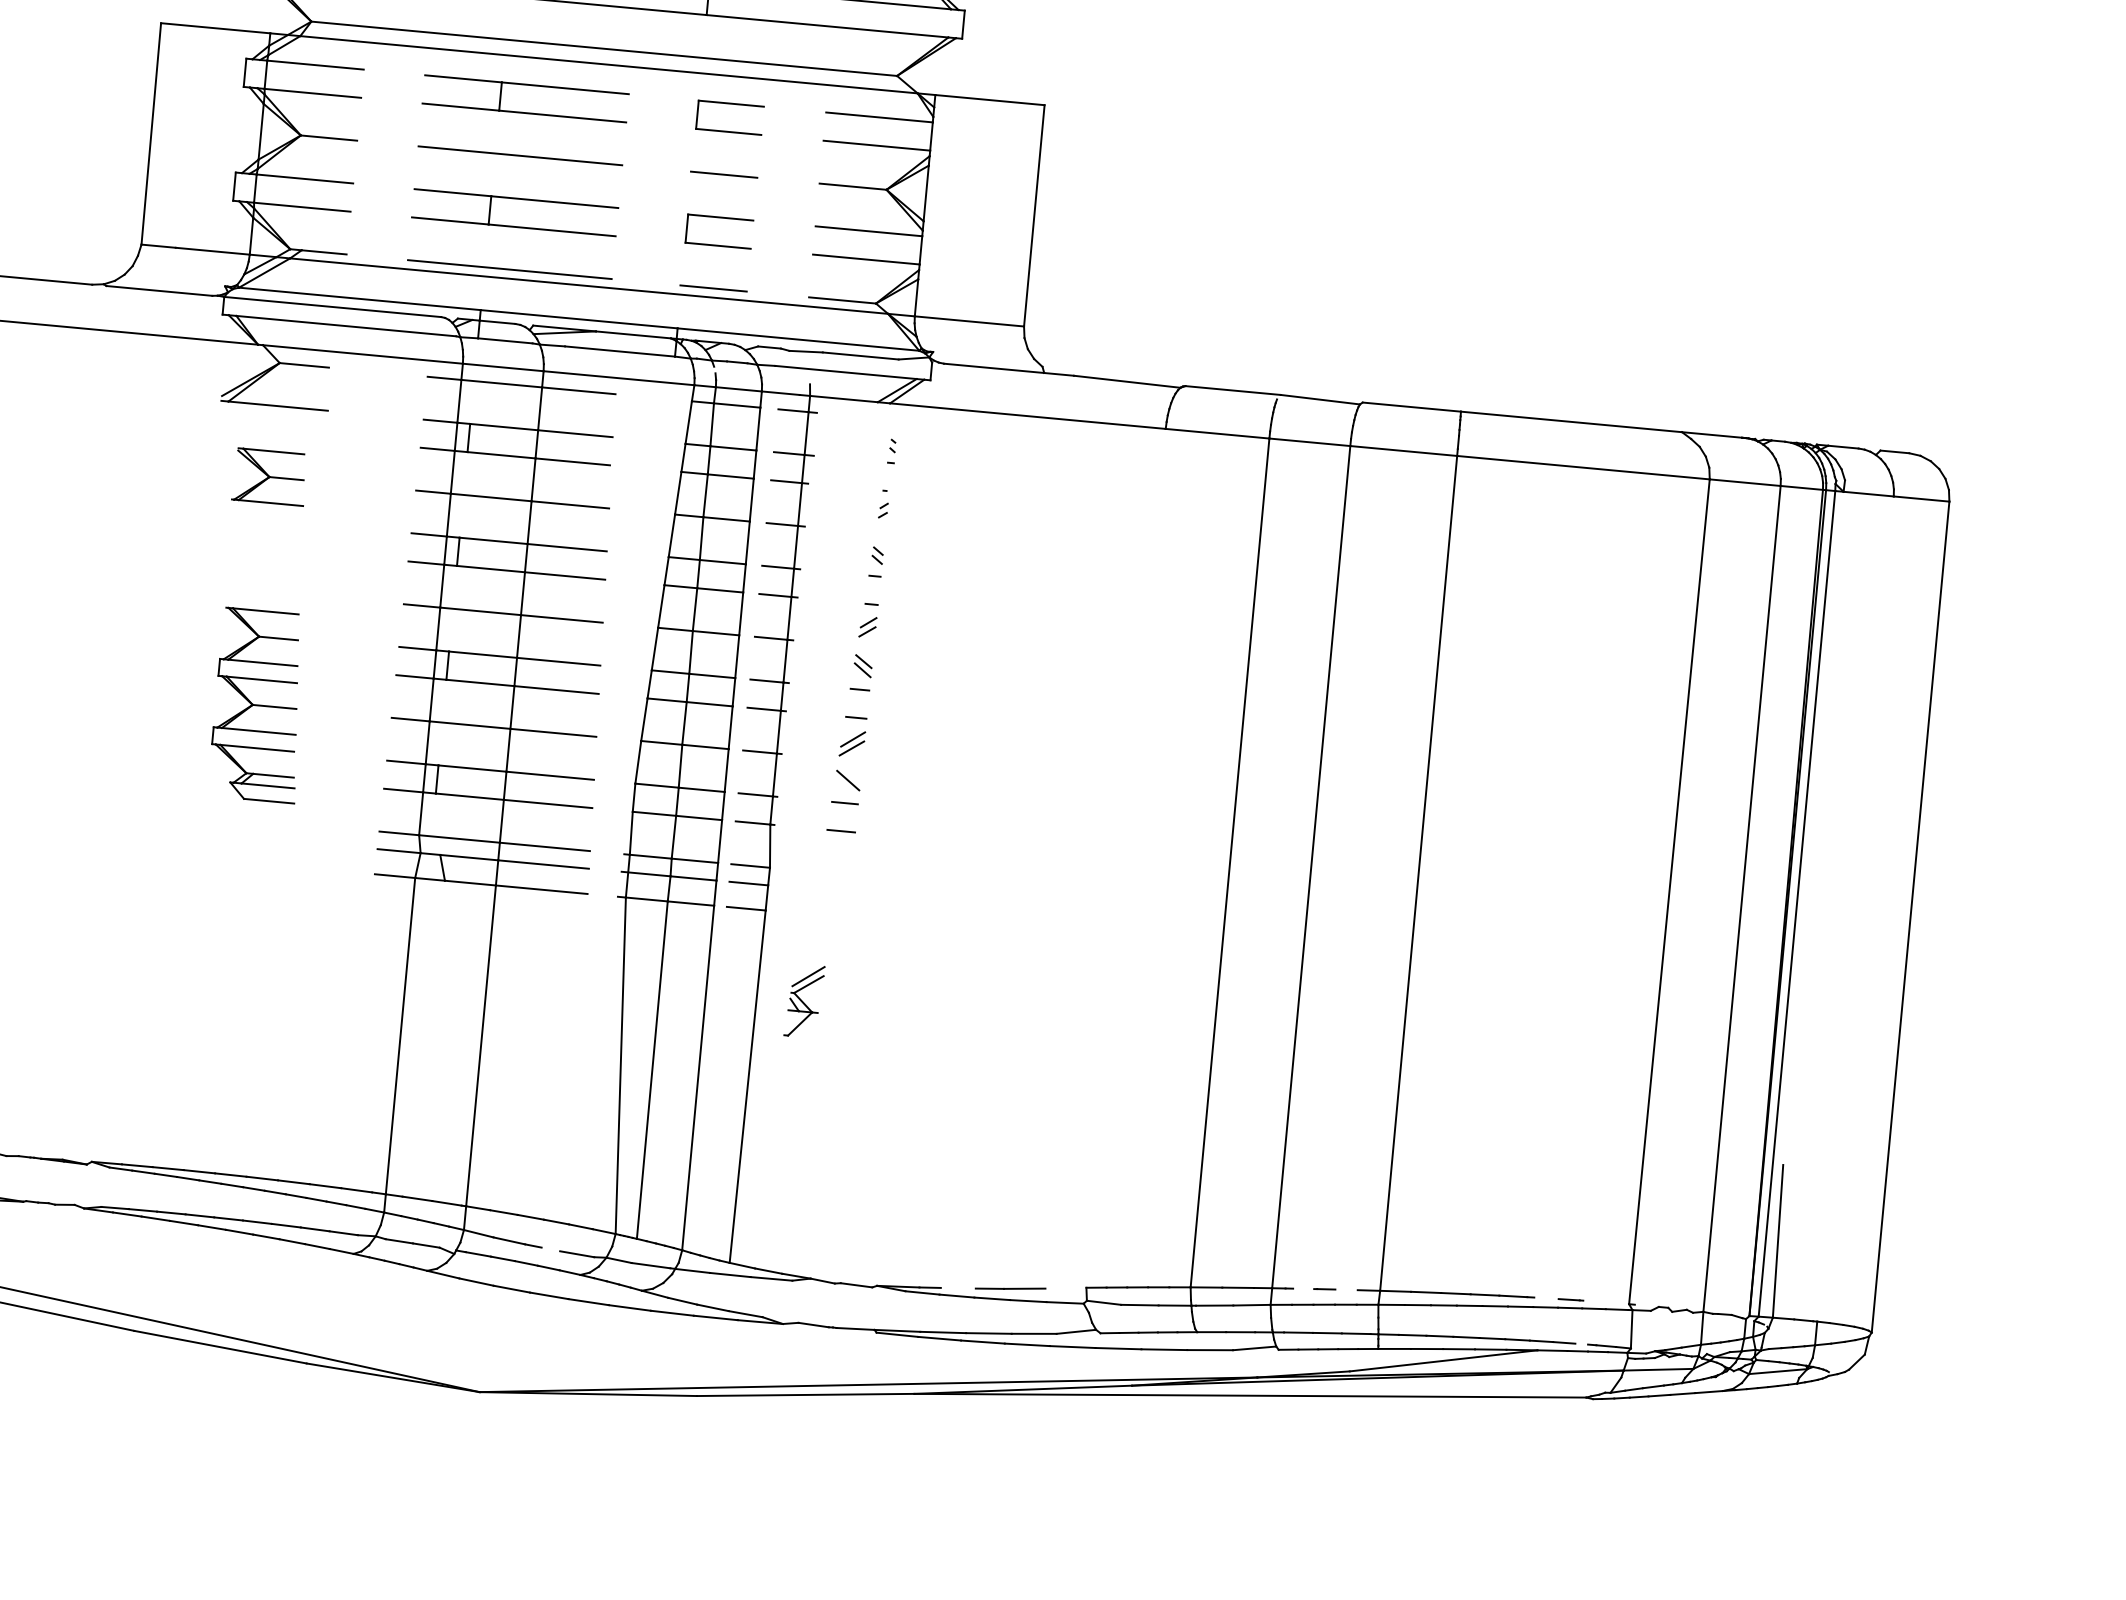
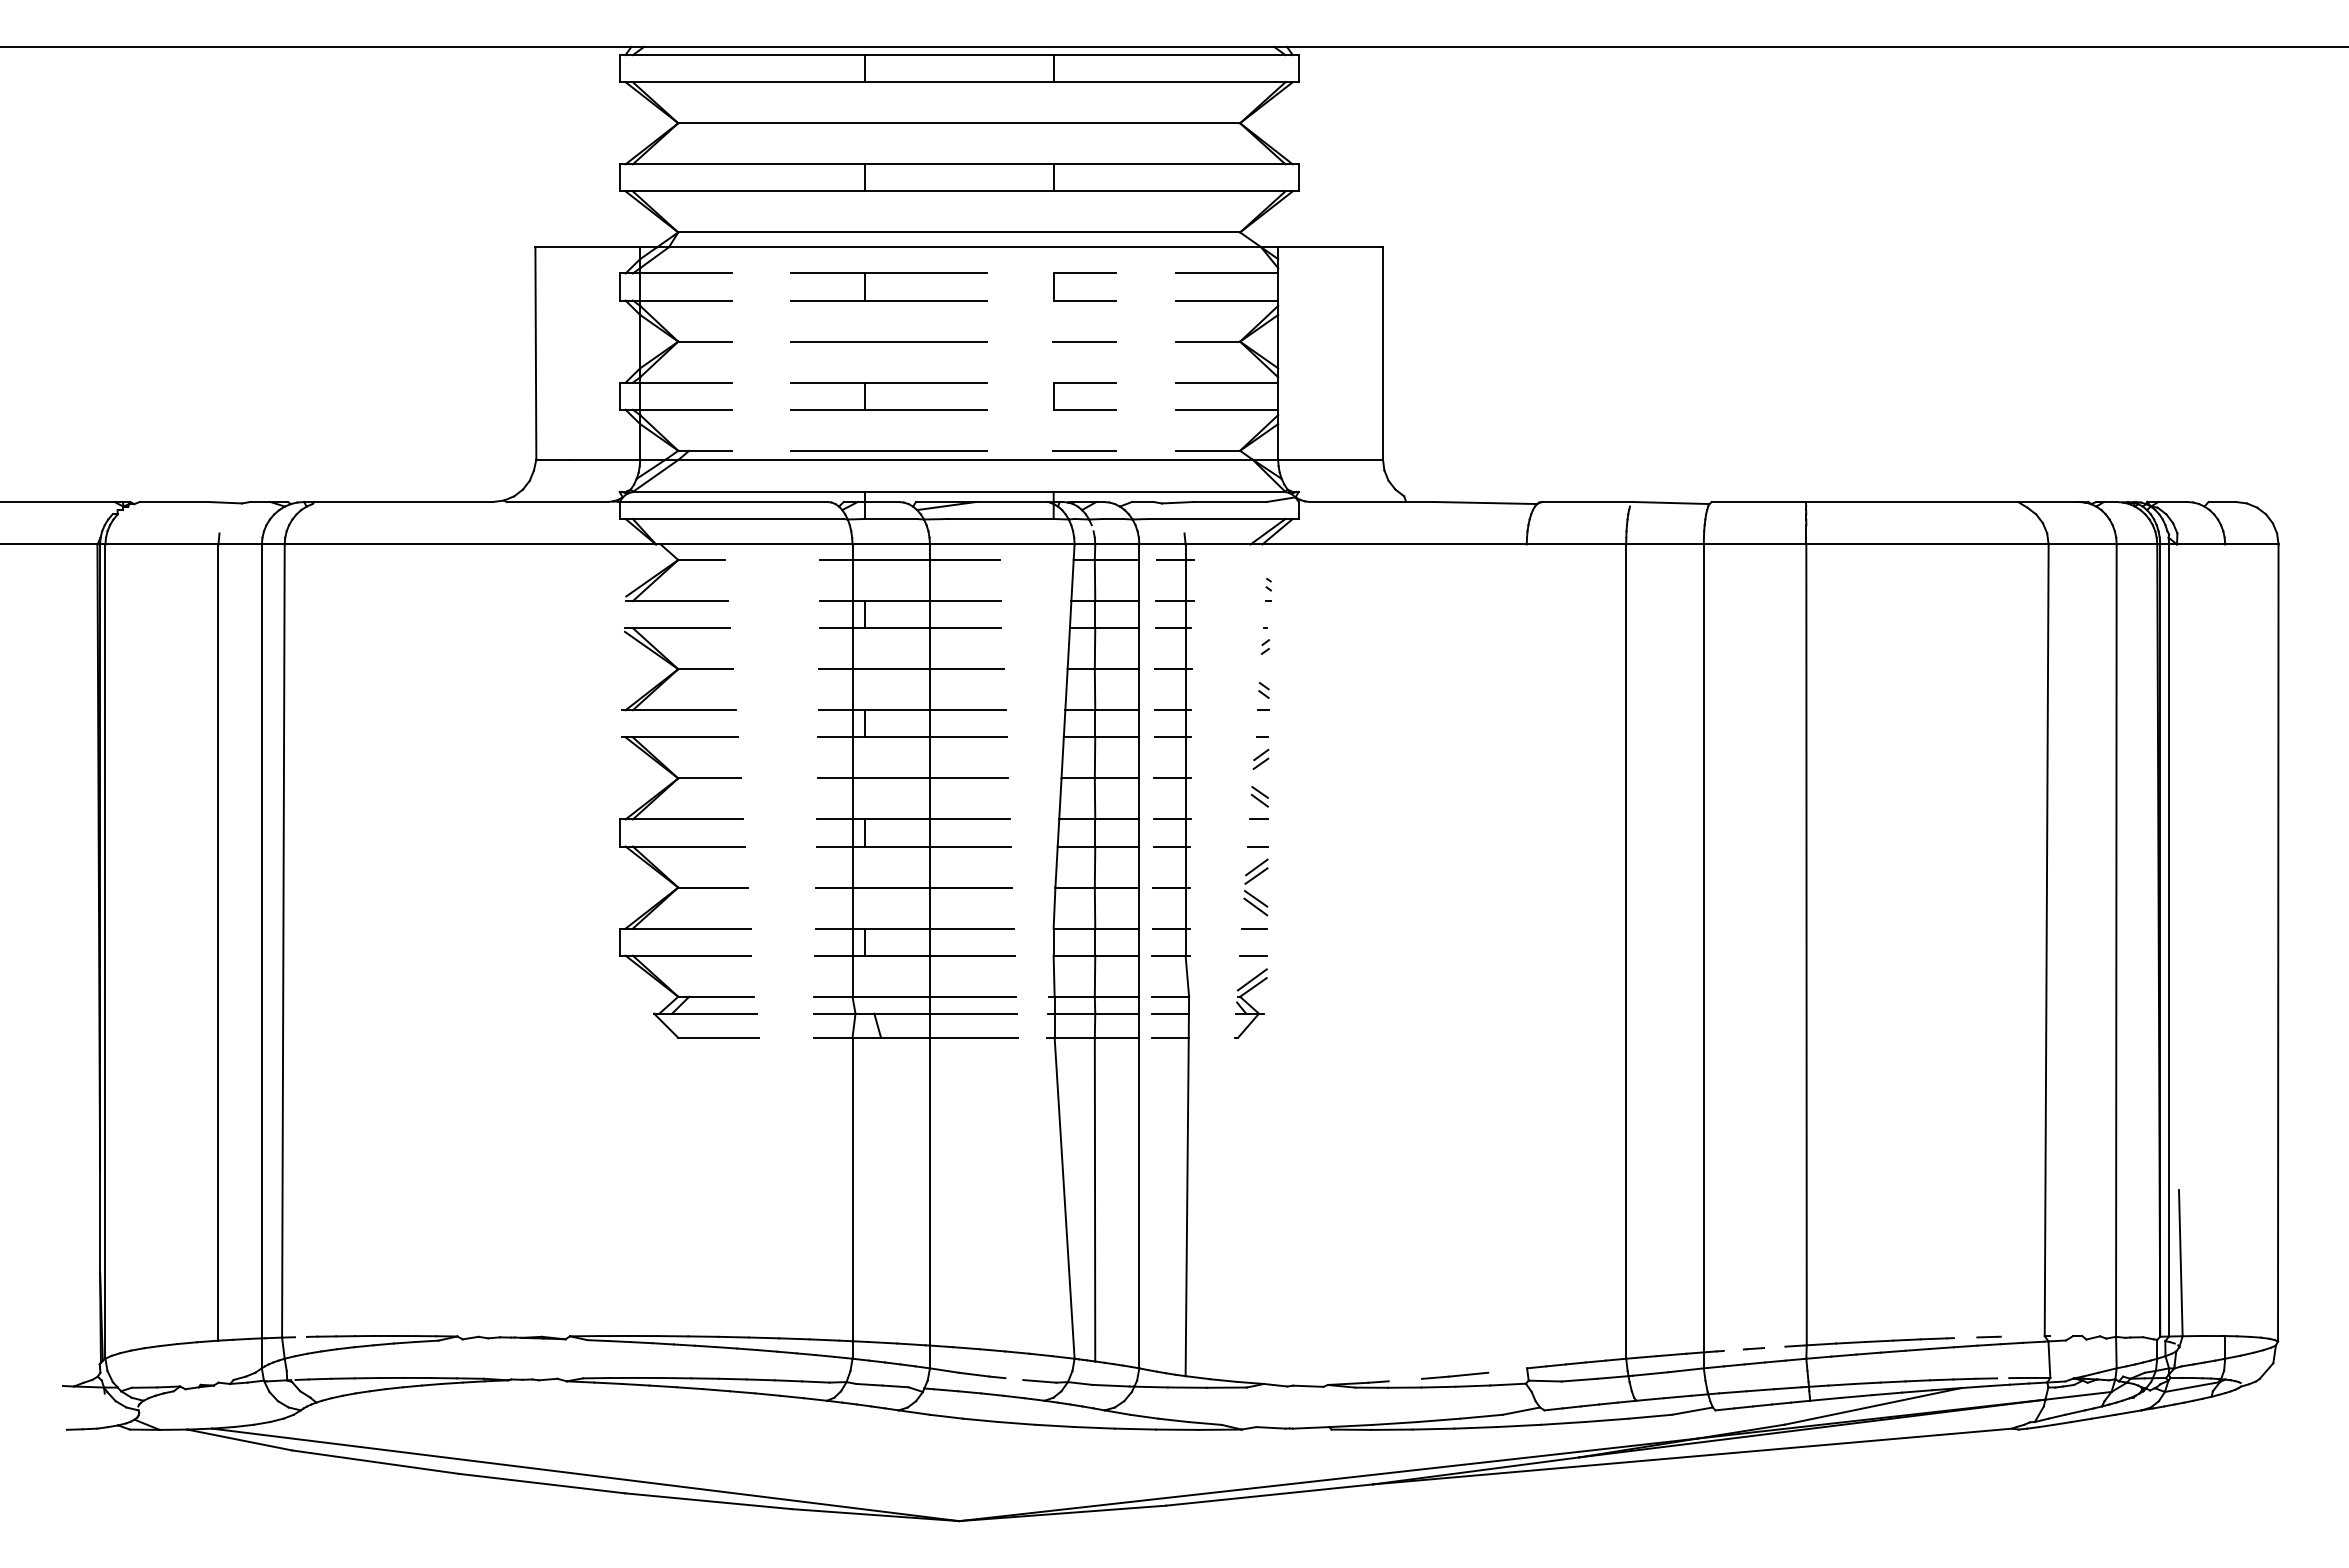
part: (269, 477) -> (678, 669), size x1.67
part: (259, 705) -> (689, 887), size x1.67
line: (848, 771) -> (1255, 898), added
part: (804, 1001) -> (1250, 1003), moved

